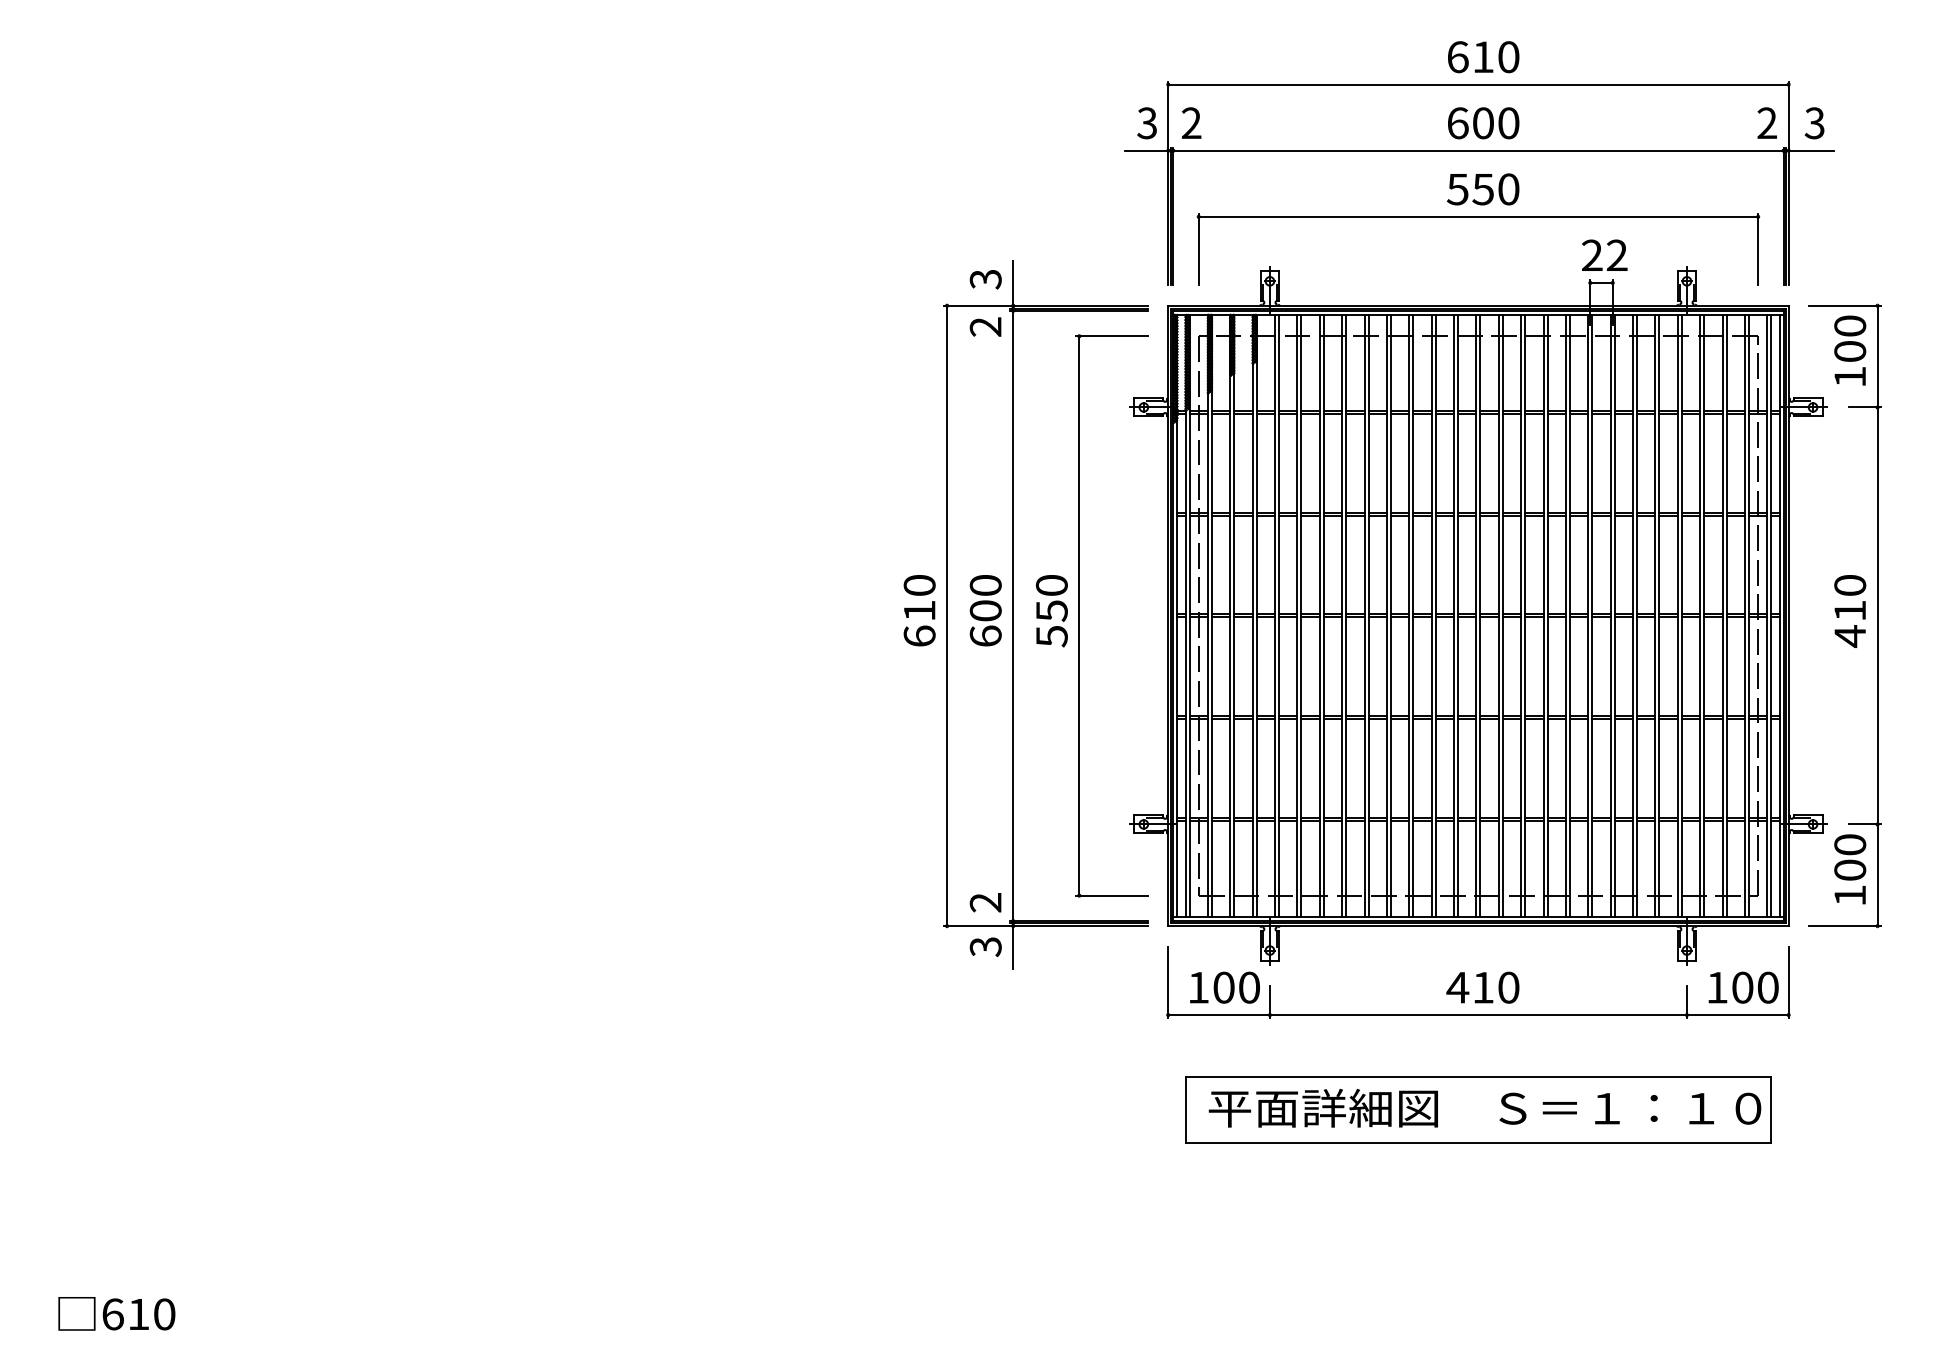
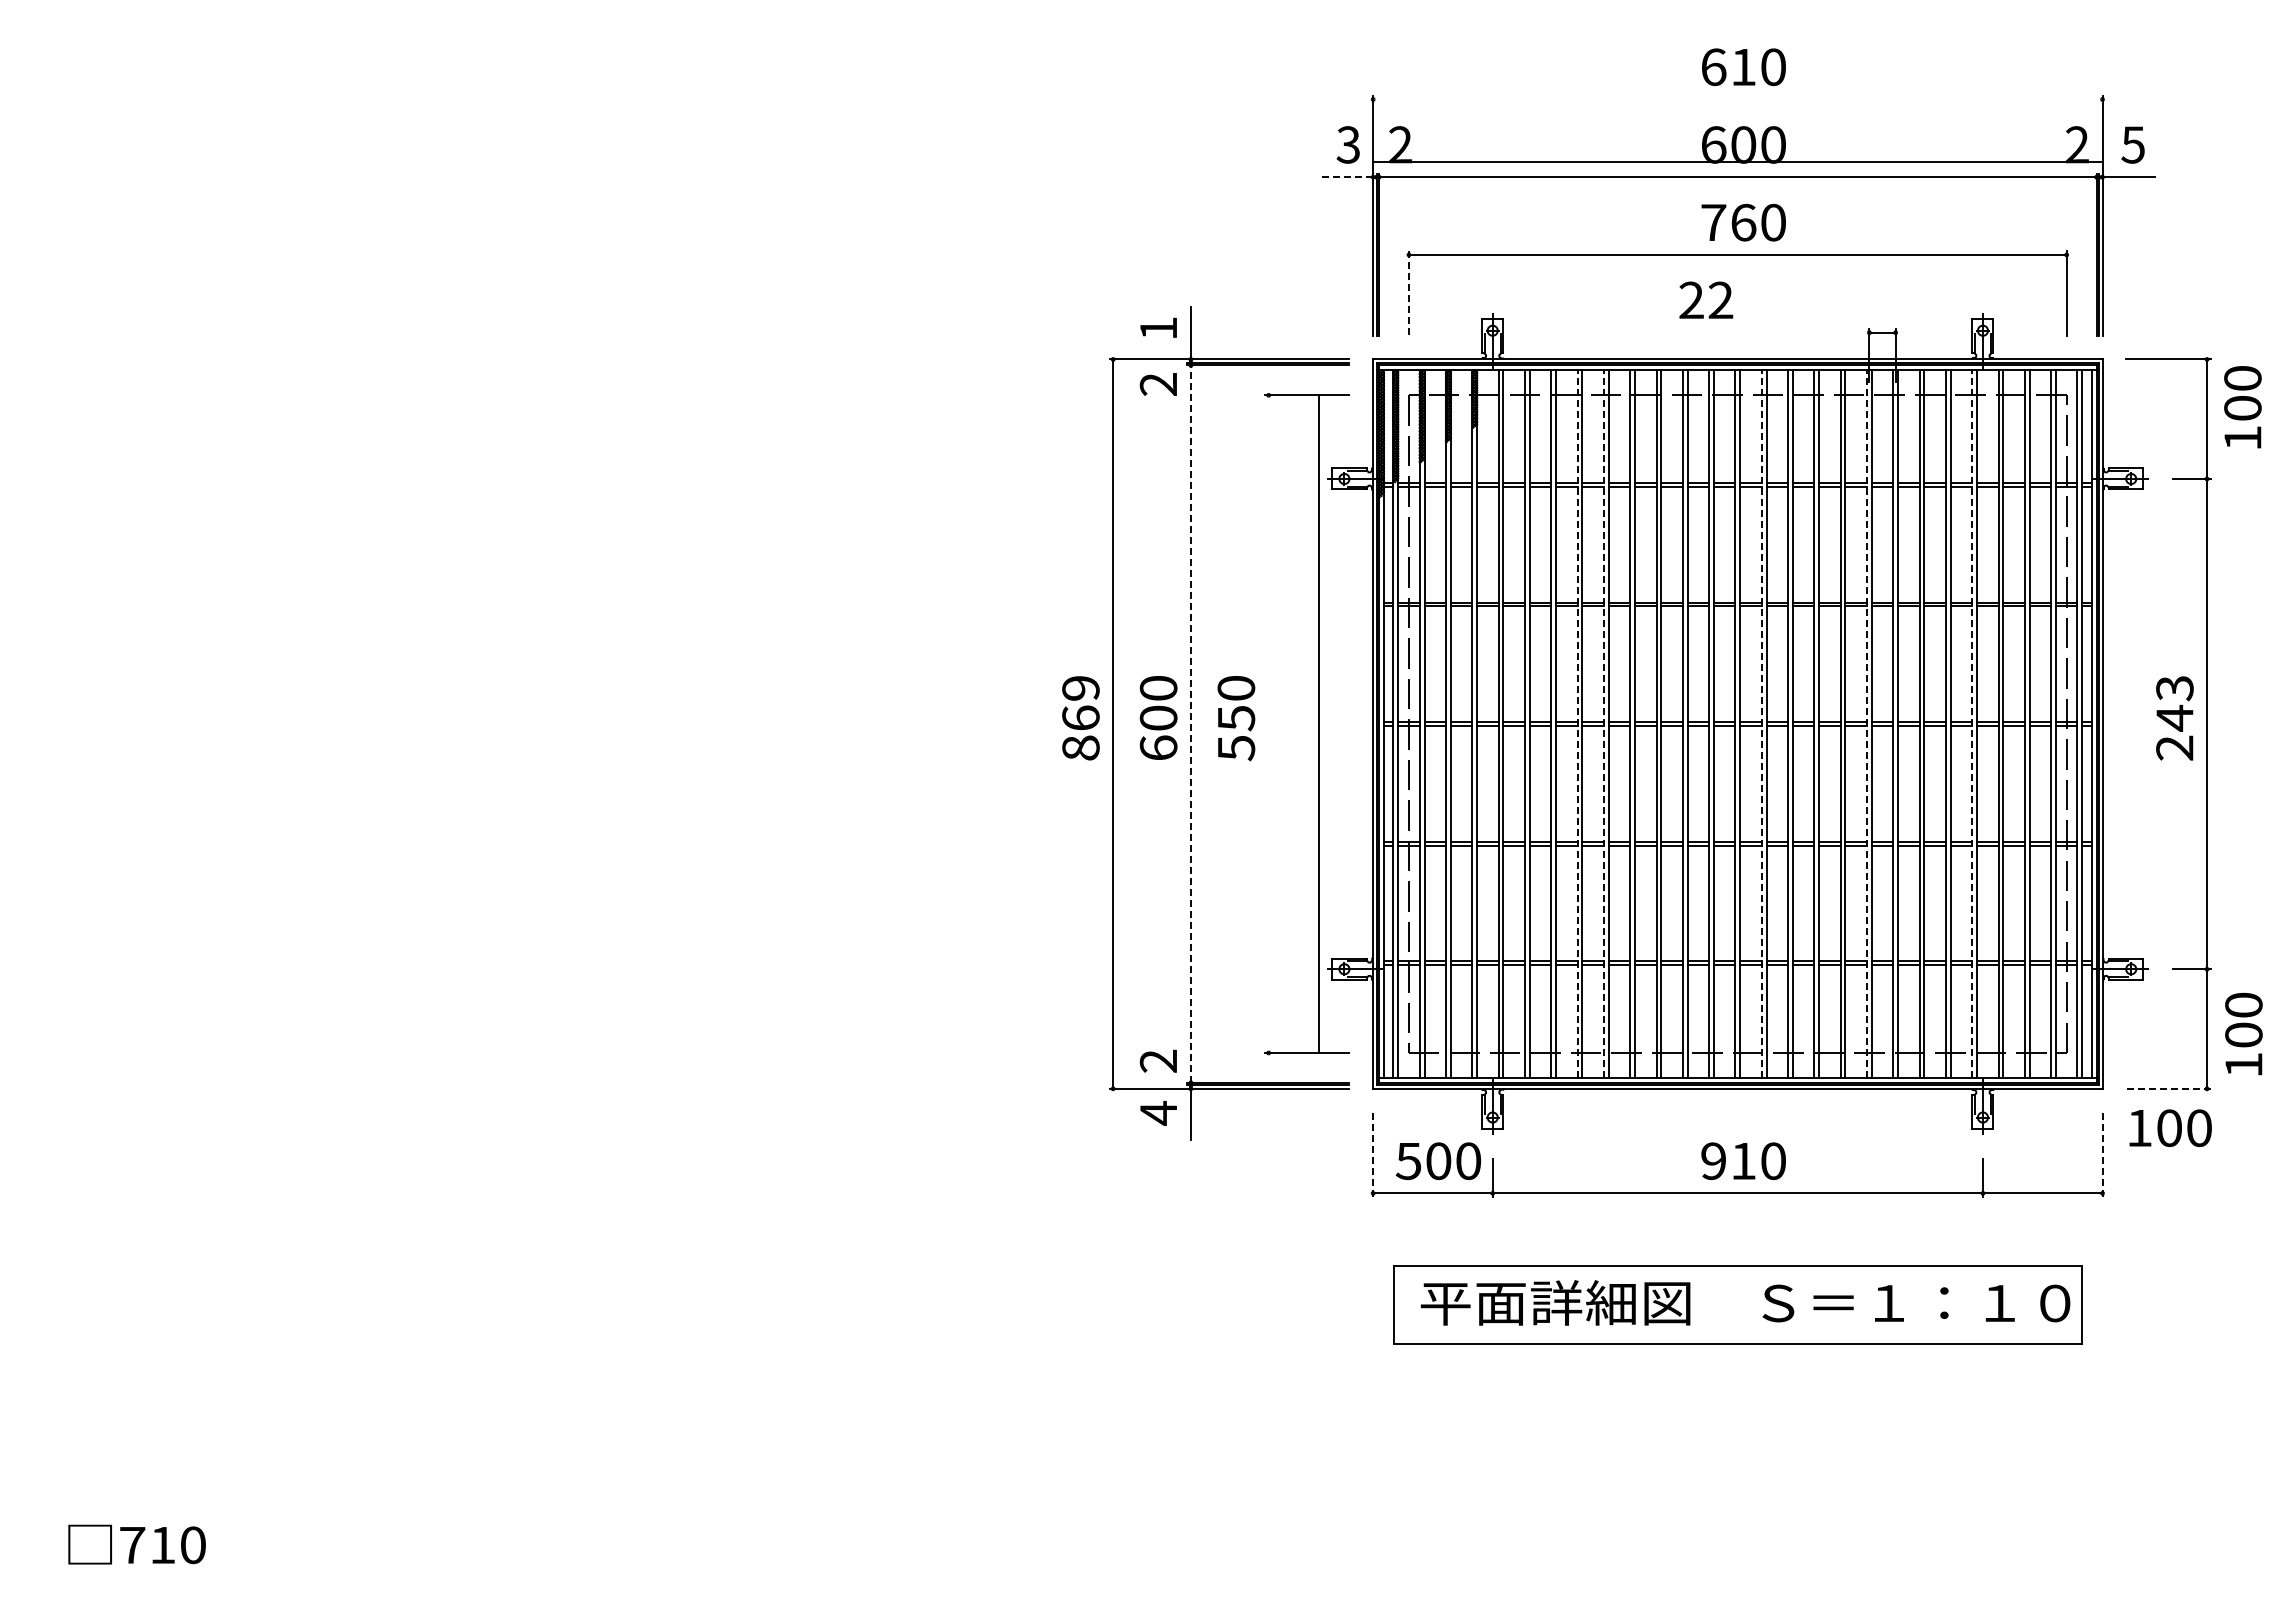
line: (1478, 84) -> (1737, 162), moved
text: (1814, 122) -> (2132, 144), 3 -> 5
line: (1146, 150) -> (1347, 177), solid -> dashed
text: (1470, 189) -> (1728, 222), 550 -> 760
line: (1199, 249) -> (1409, 293), solid -> dashed
text: (1604, 254) -> (1706, 299), moved
text: (985, 279) -> (1158, 328), 3 -> 1
text: (1849, 350) -> (2242, 407), moved
text: (919, 611) -> (1080, 718), 610 -> 869
text: (1849, 611) -> (2174, 718), 410 -> 243
line: (1079, 615) -> (1318, 723), moved
line: (1012, 616) -> (1190, 724), solid -> dashed
line: (1342, 616) -> (1577, 724), solid -> dashed
line: (1364, 616) -> (1603, 724), solid -> dashed
line: (1498, 616) -> (1761, 724), solid -> dashed
line: (1587, 616) -> (1866, 724), solid -> dashed
line: (1678, 616) -> (1972, 724), solid -> dashed
text: (1849, 868) -> (2243, 1033), moved
line: (1844, 925) -> (2168, 1088), solid -> dashed
text: (985, 947) -> (1158, 1113), 3 -> 4
line: (1168, 982) -> (1373, 1154), solid -> dashed
line: (1788, 982) -> (2102, 1154), solid -> dashed
text: (1198, 987) -> (1408, 1161), 100 -> 500
text: (1457, 987) -> (1713, 1161), 410 -> 910
text: (1743, 987) -> (2170, 1127), moved
text: (112, 1314) -> (132, 1545), 610 -> 710

